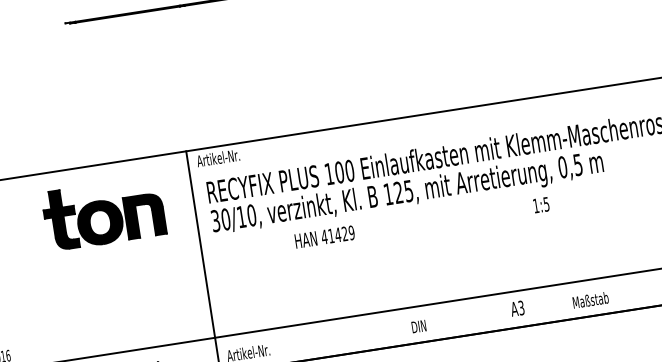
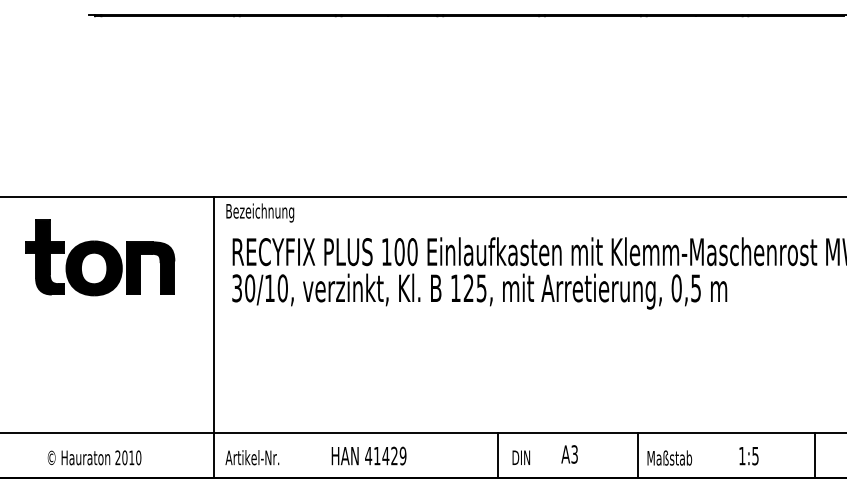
text: (224, 158) -> (259, 212), Artikel-Nr. -> Bezeichnung
text: (541, 205) -> (748, 456), moved
text: (324, 236) -> (368, 455), moved
text: (590, 299) -> (669, 457), moved
line: (553, 303) -> (638, 455), added
text: (517, 308) -> (569, 454), moved
line: (442, 321) -> (498, 455), added
text: (419, 326) -> (521, 457), moved

